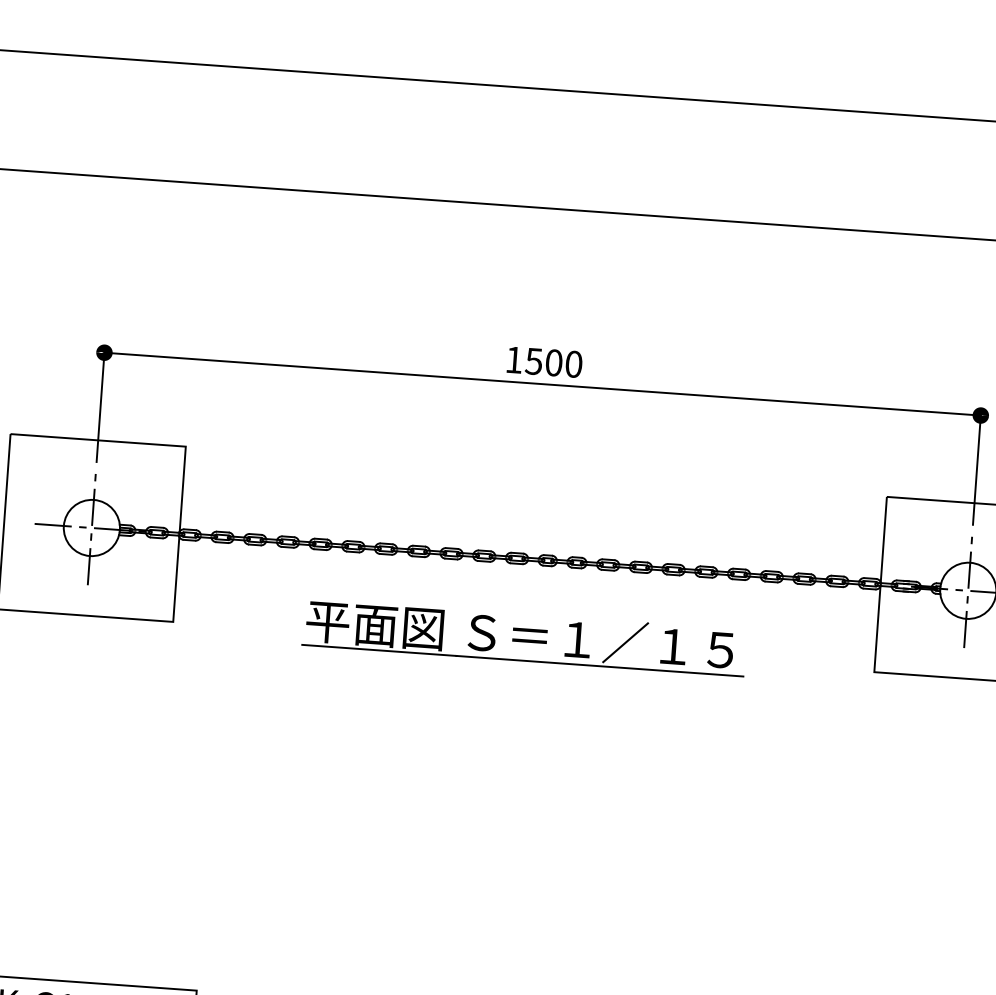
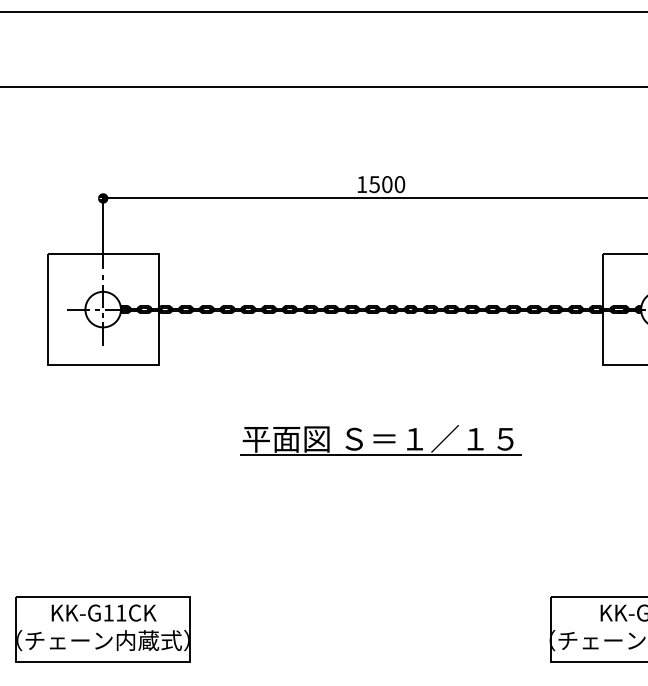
part: (523, 638) -> (380, 440), moved

